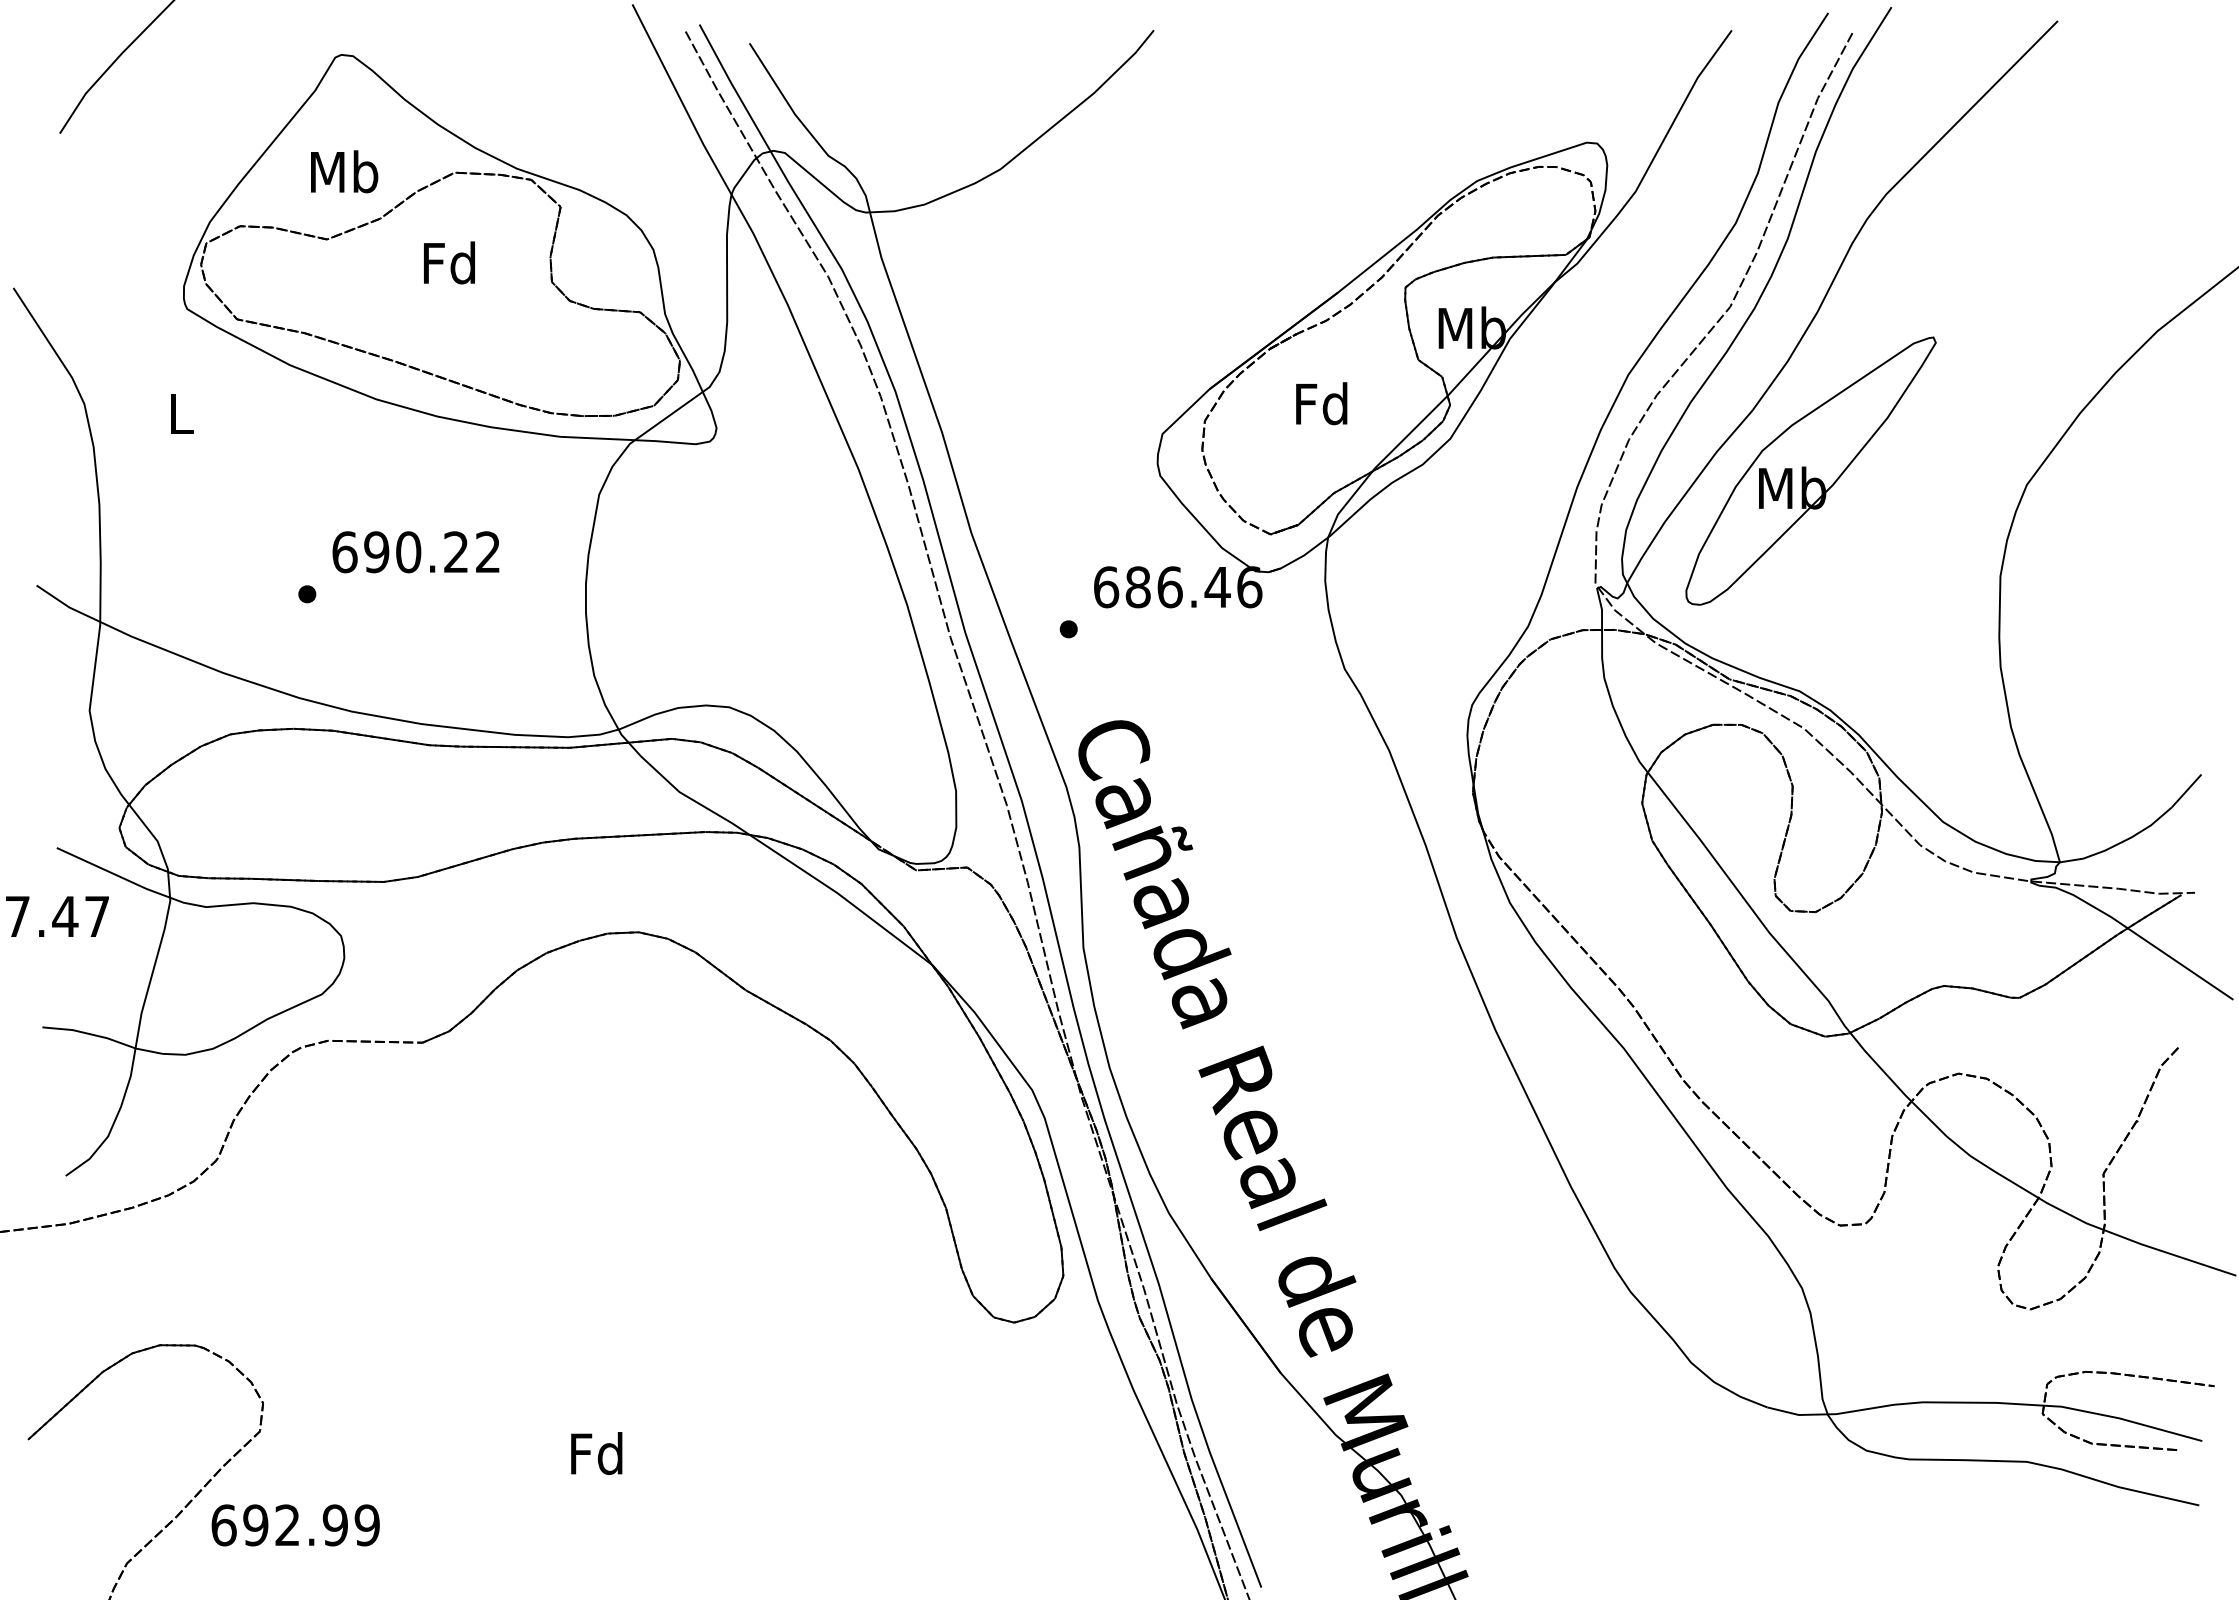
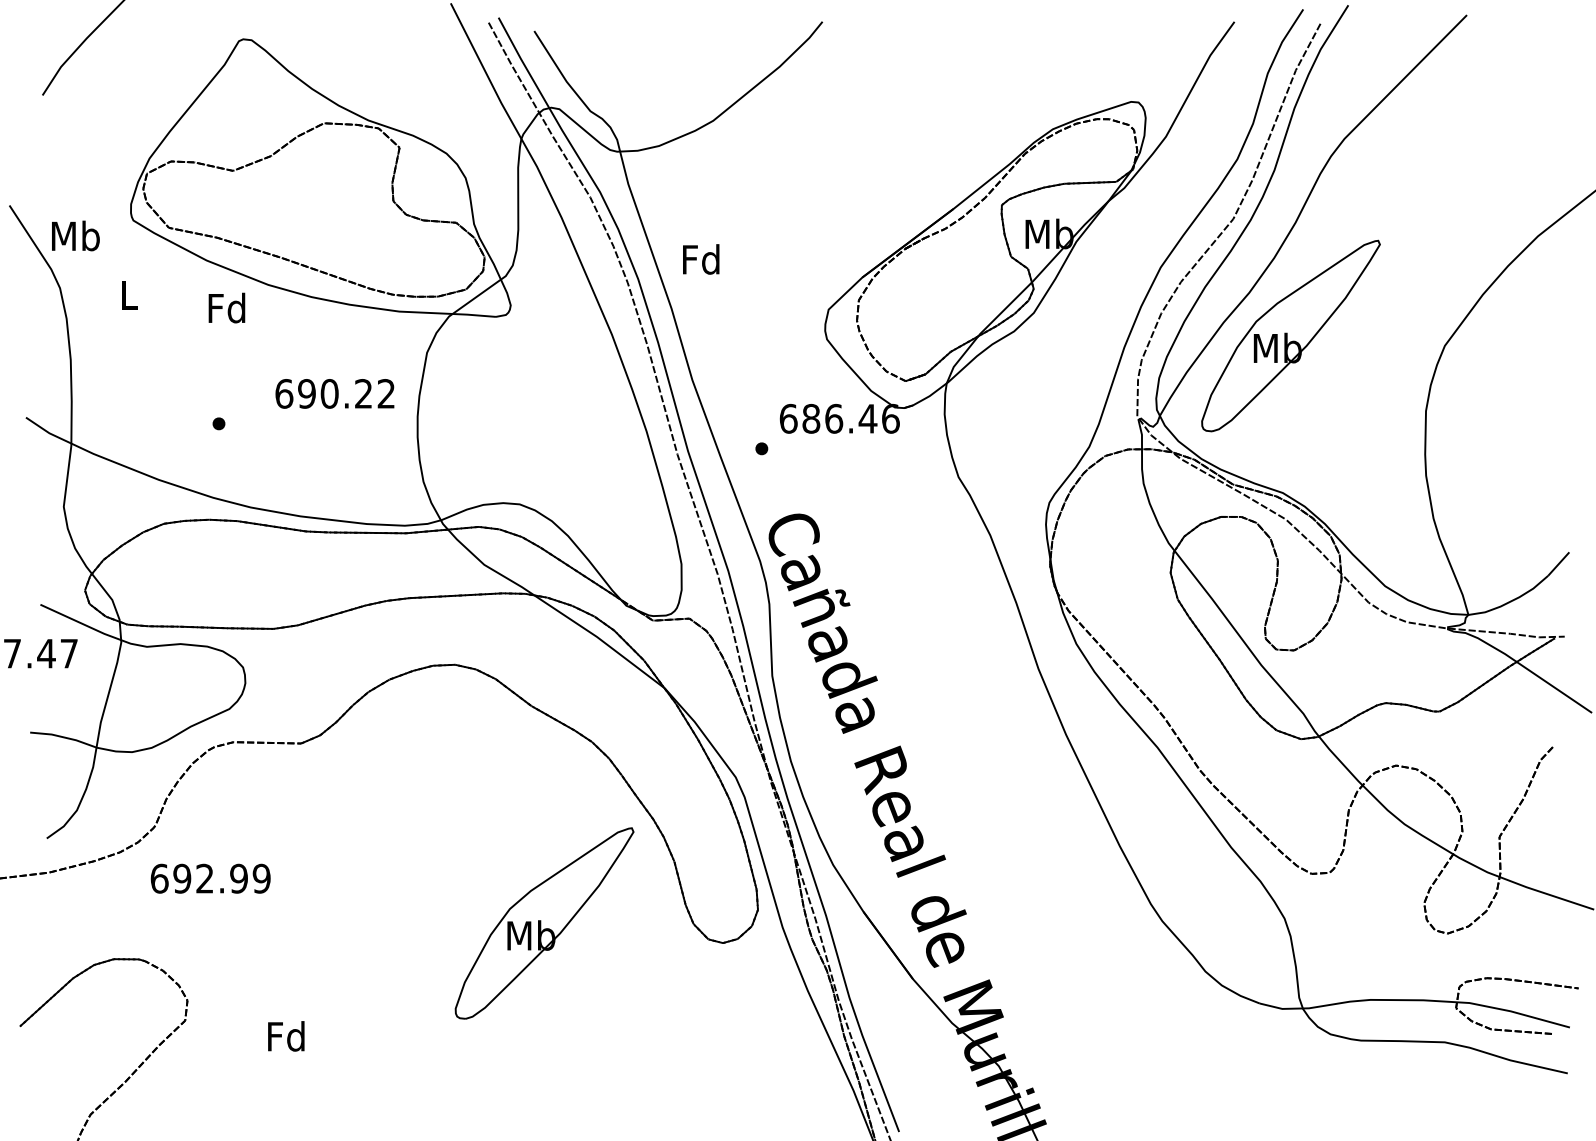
text: (344, 171) -> (75, 235), moved
text: (449, 262) -> (226, 307), moved
text: (1321, 403) -> (701, 259), moved
text: (415, 552) -> (334, 394), moved
part: (763, 1294) -> (544, 923), added
text: (596, 1453) -> (286, 1036), moved
text: (295, 1525) -> (210, 878), moved

